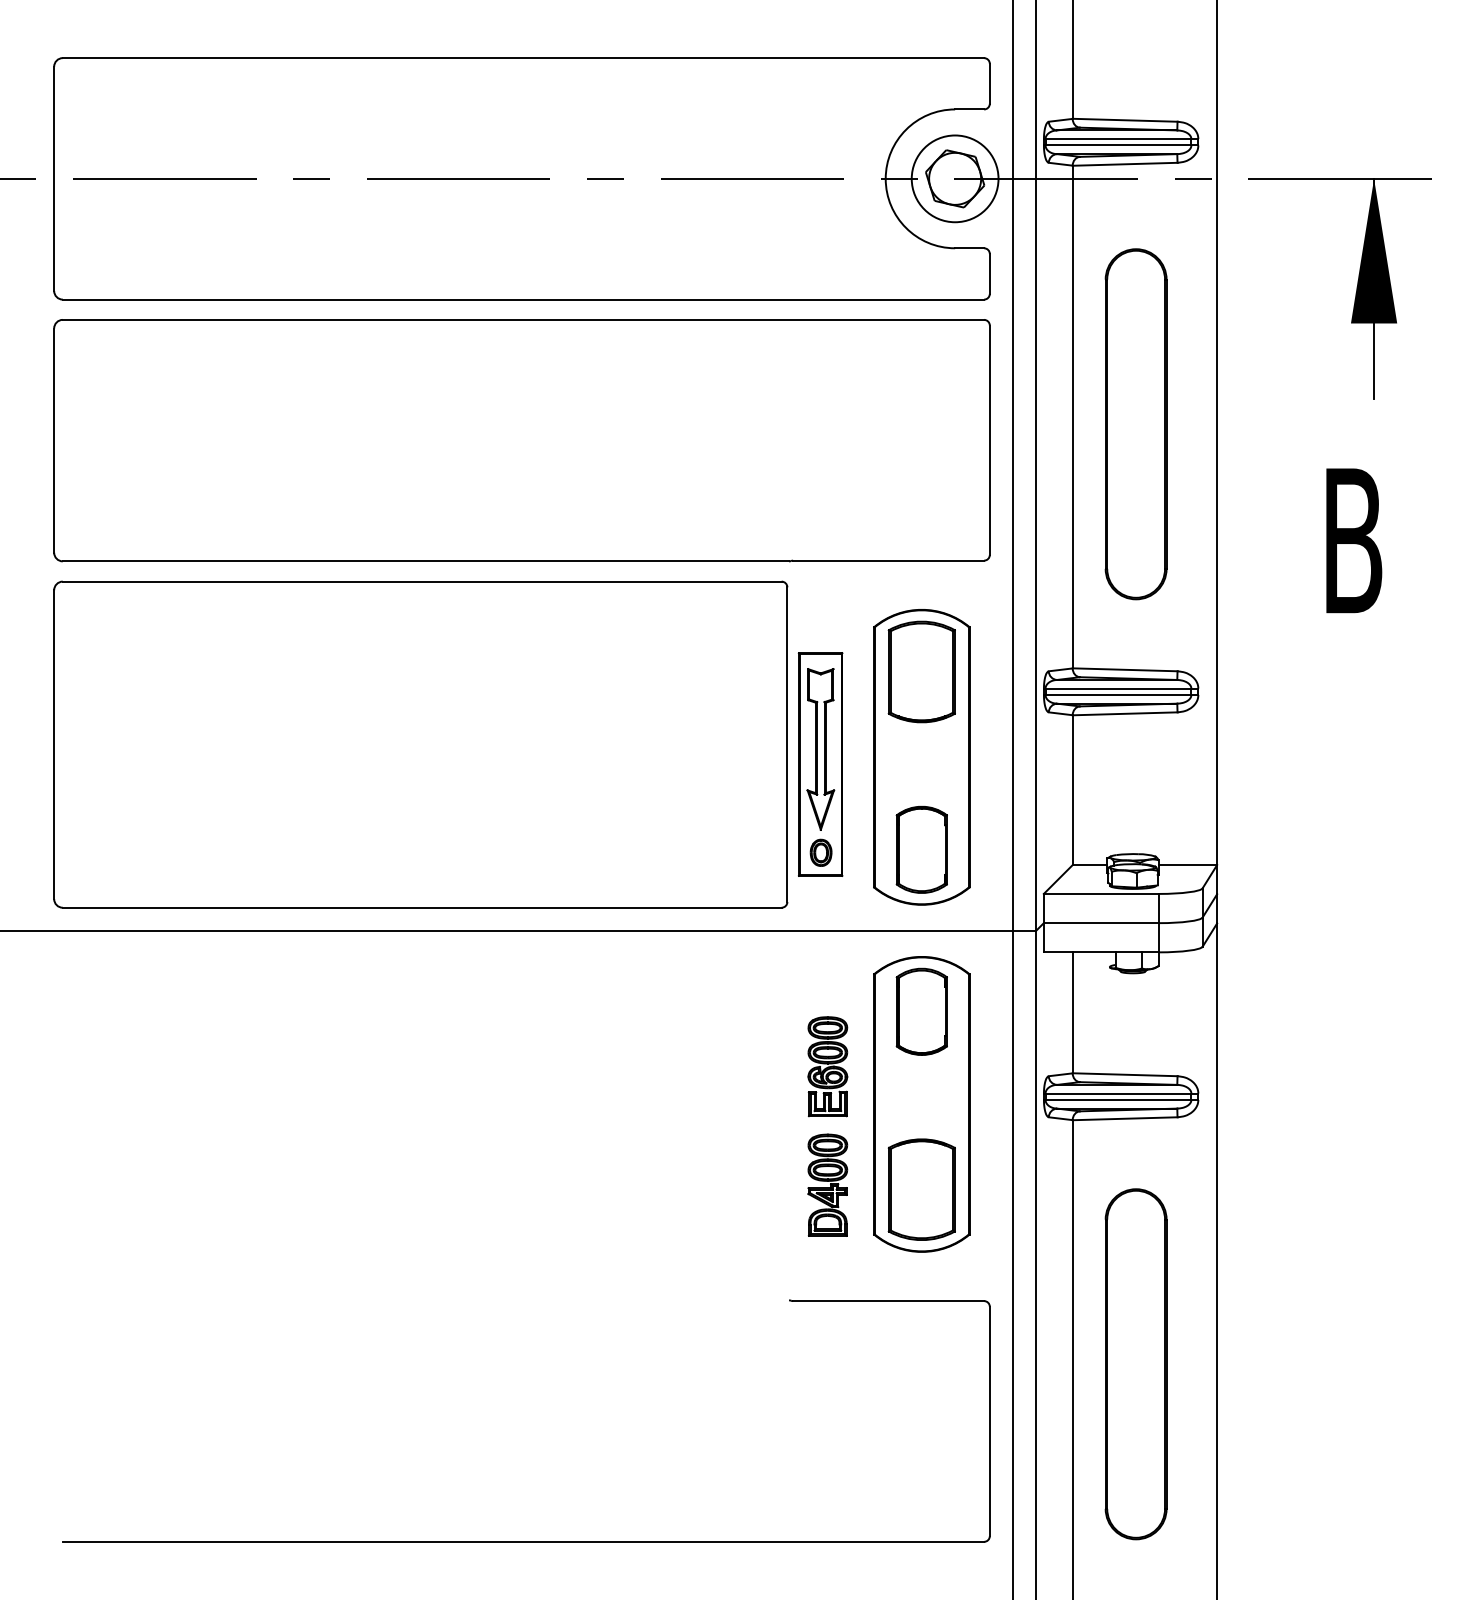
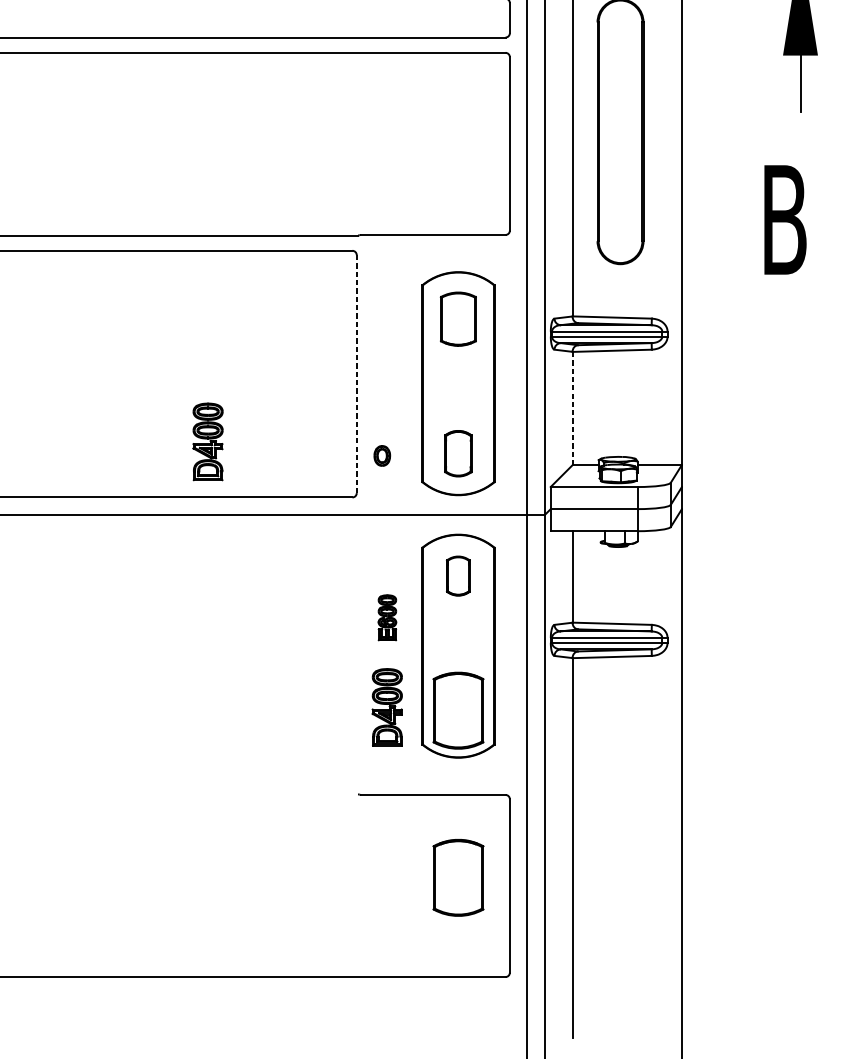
part: (921, 671) -> (458, 318), size x0.7
line: (787, 745) -> (356, 374), solid -> dashed
part: (820, 764) -> (381, 389), removed
line: (1072, 790) -> (572, 408), solid -> dashed
part: (590, 833) -> (207, 441), added
part: (921, 849) -> (458, 453), size x0.7
part: (921, 1011) -> (458, 575), size x0.6
part: (827, 1066) -> (387, 617), size x0.6
part: (1135, 1364) -> (620, 842), removed
part: (921, 1410) -> (458, 877), added

